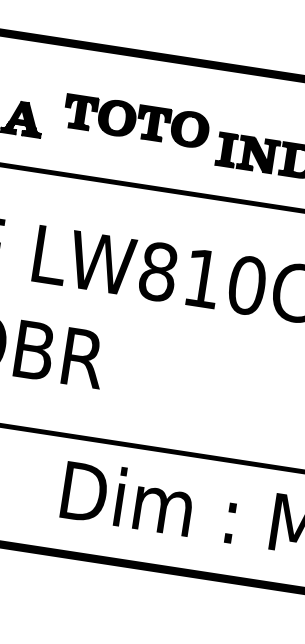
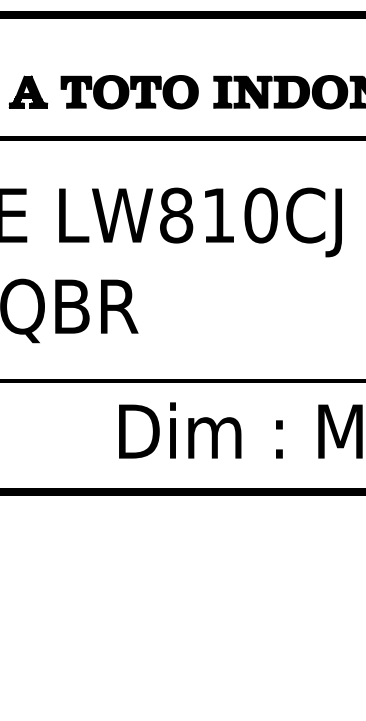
part: (136, 121) -> (129, 92), moved

